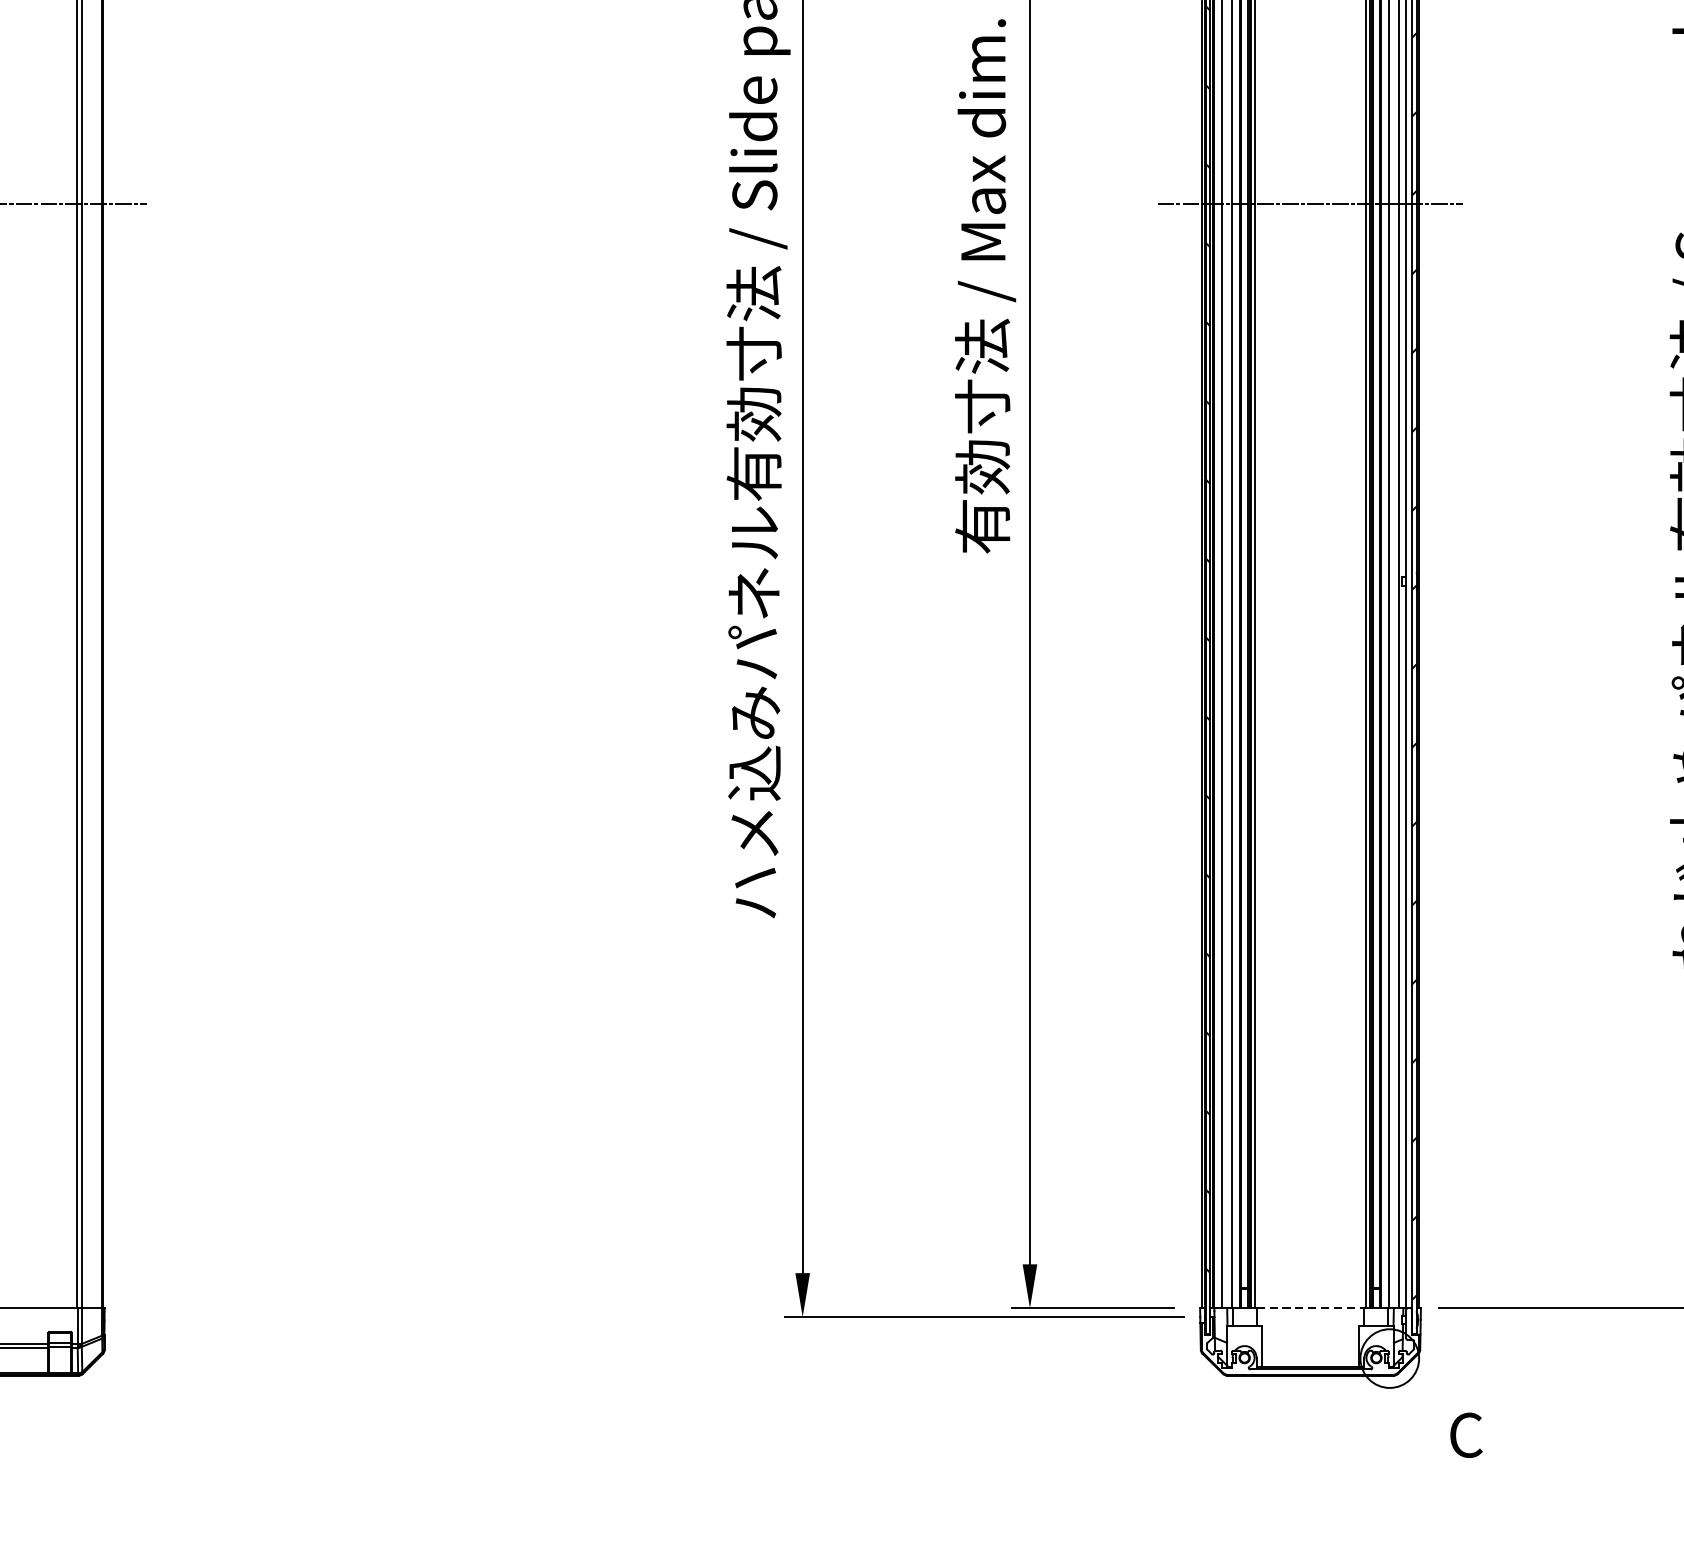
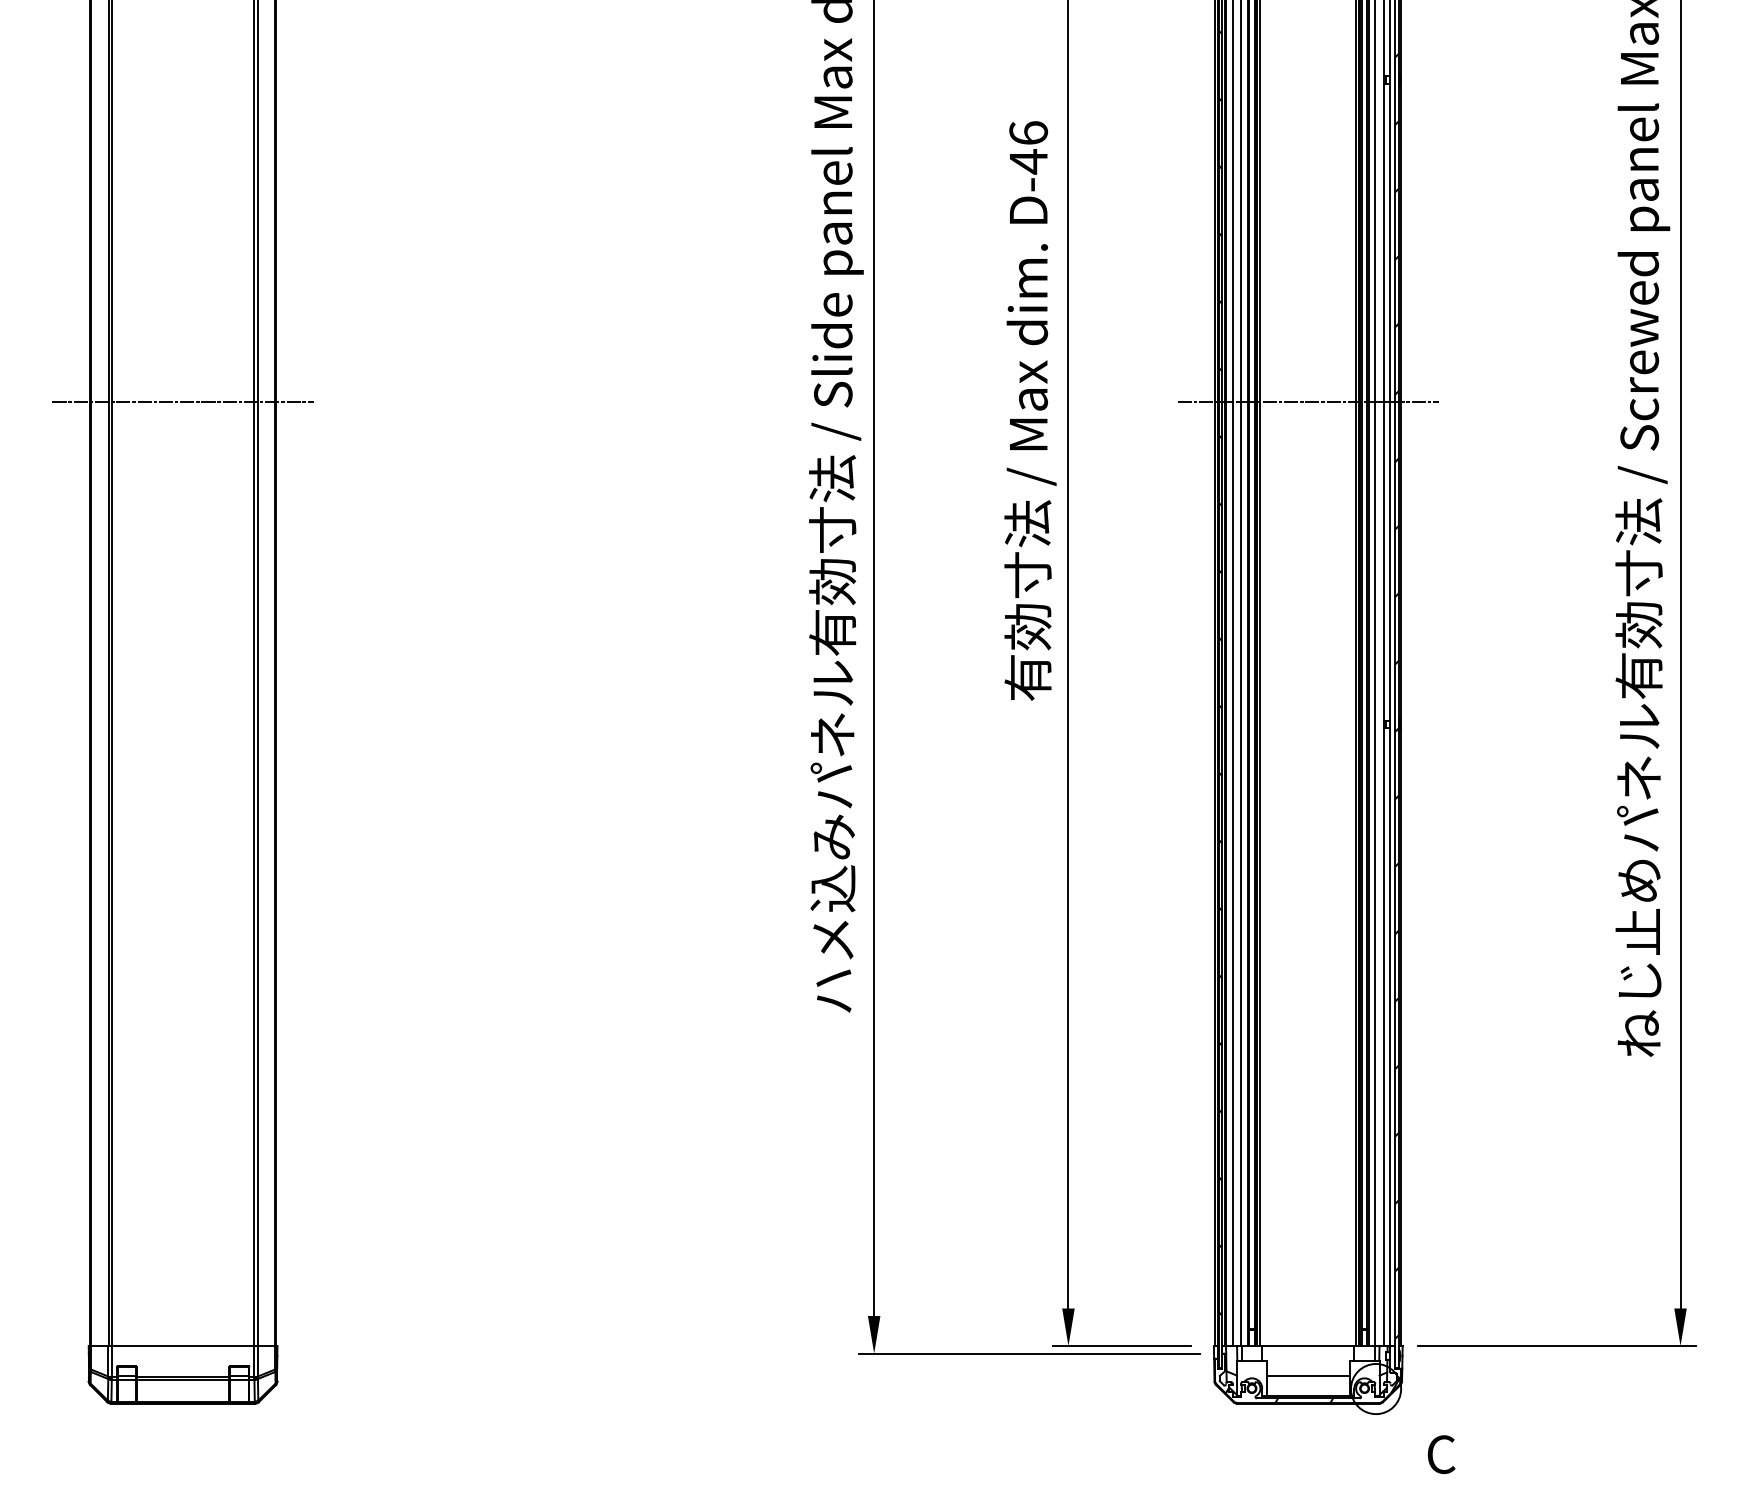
line: (1310, 1308) -> (1308, 1346), dashed -> solid
line: (1309, 1342) -> (1307, 1375), added
hatch: (1316, 1357) -> (1313, 1388), added

